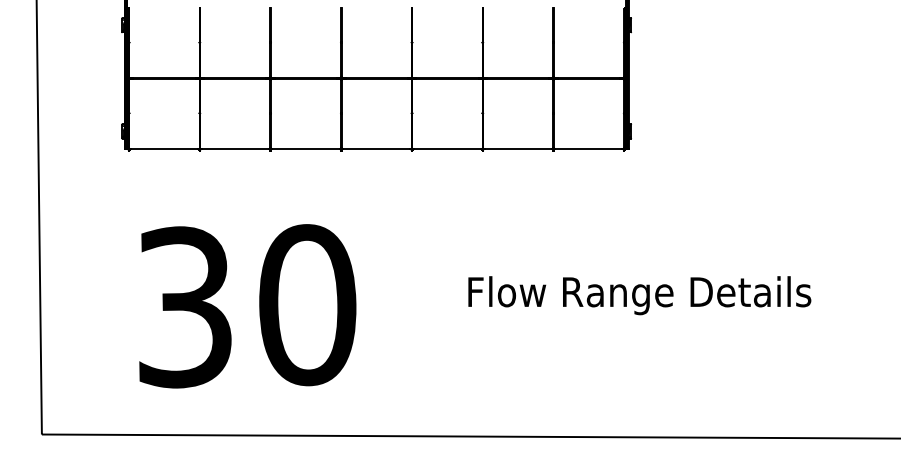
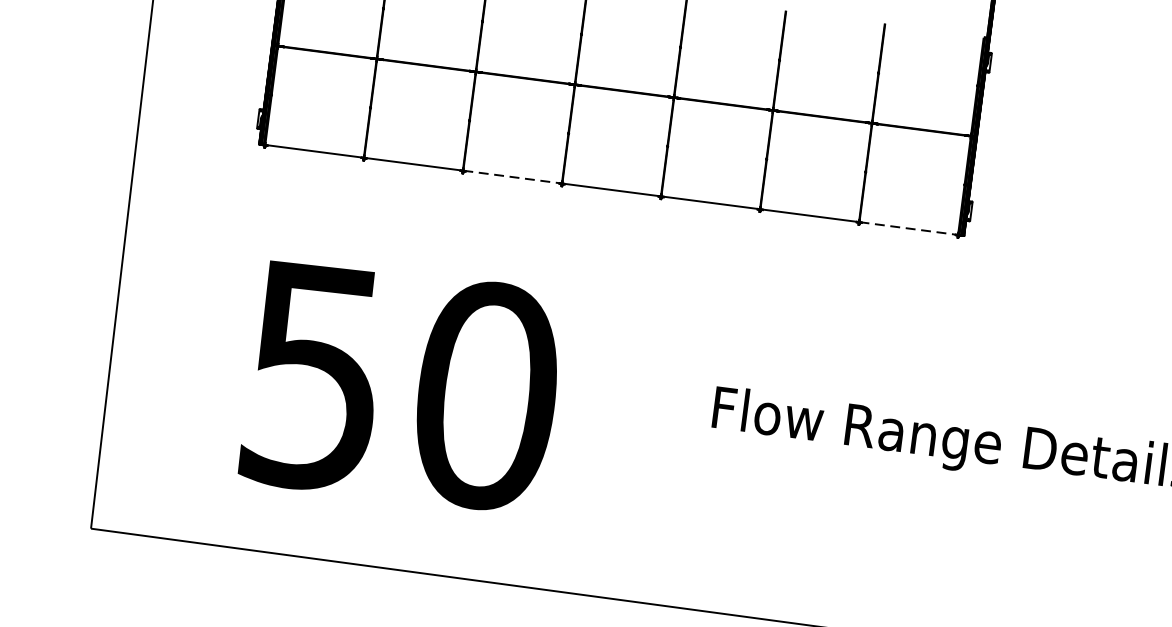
line: (306, 149) -> (513, 177), solid -> dashed
line: (589, 149) -> (909, 229), solid -> dashed
text: (185, 307) -> (315, 376), 30 -> 50

